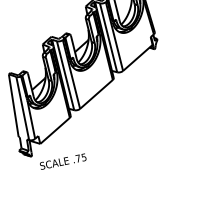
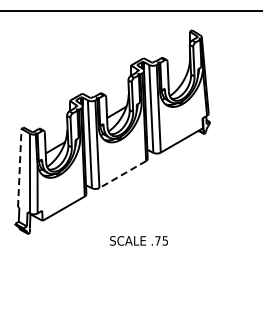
line: (96, 94) -> (122, 174), solid -> dashed
line: (13, 105) -> (19, 167), solid -> dashed
text: (62, 161) -> (138, 240), moved

